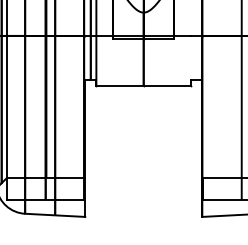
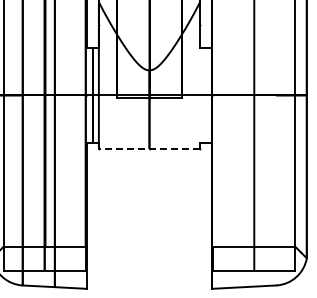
line: (143, 85) -> (149, 148), solid -> dashed

